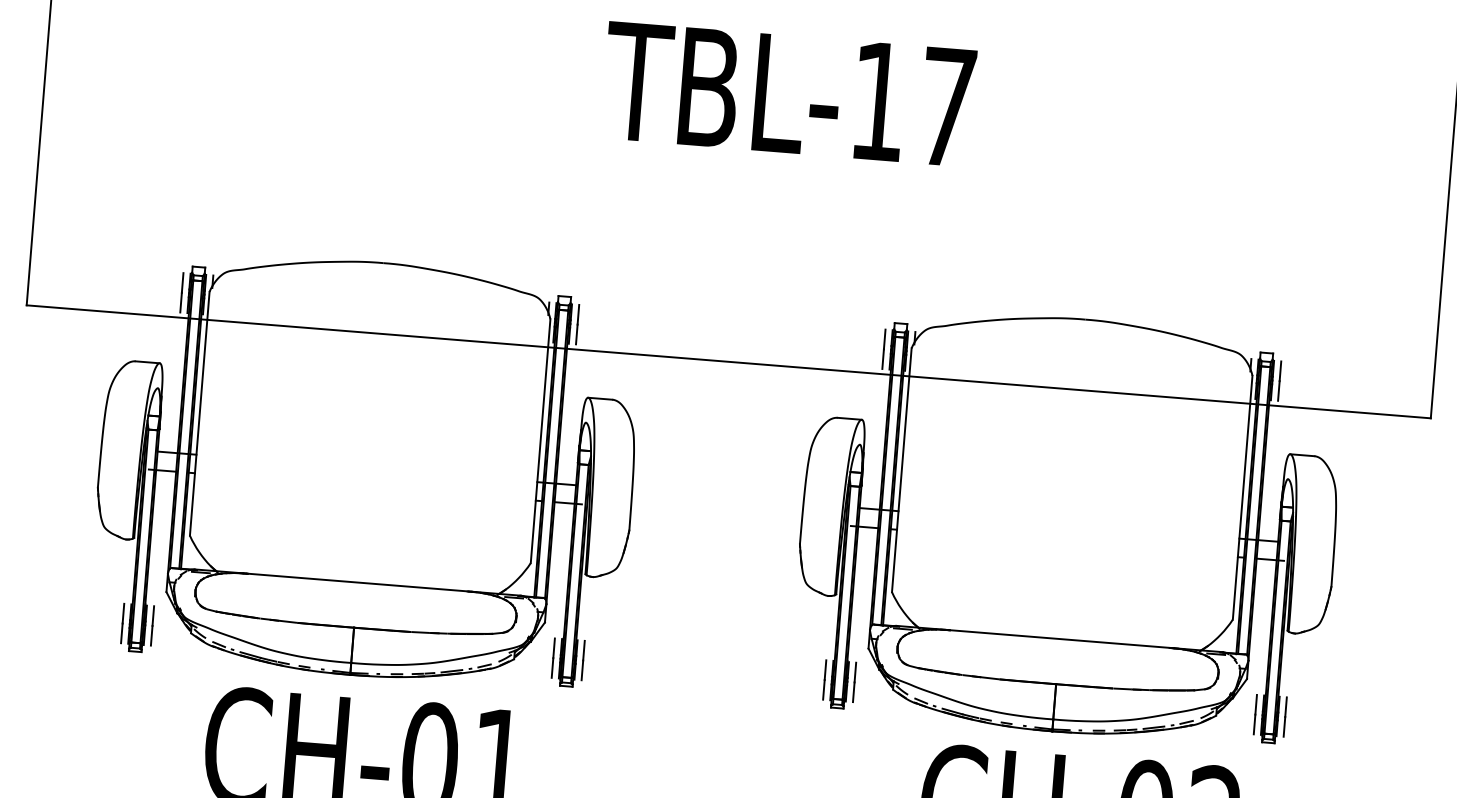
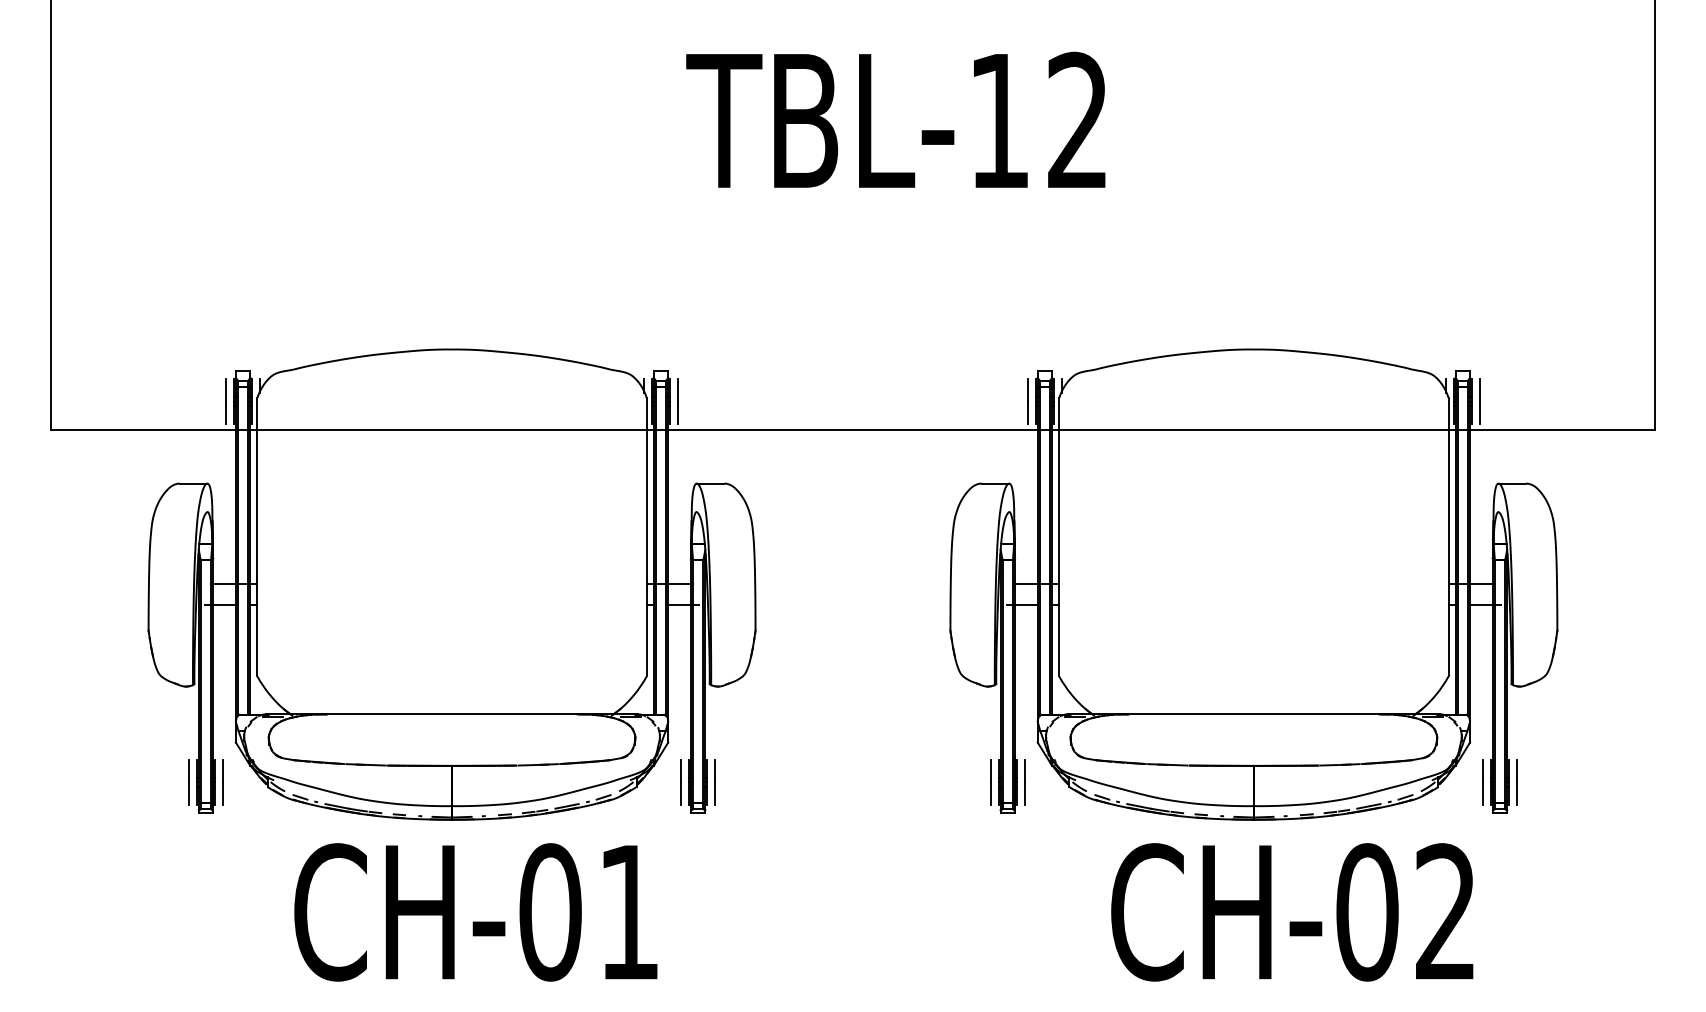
text: (947, 105) -> (1077, 119), TBL-17 -> TBL-12

